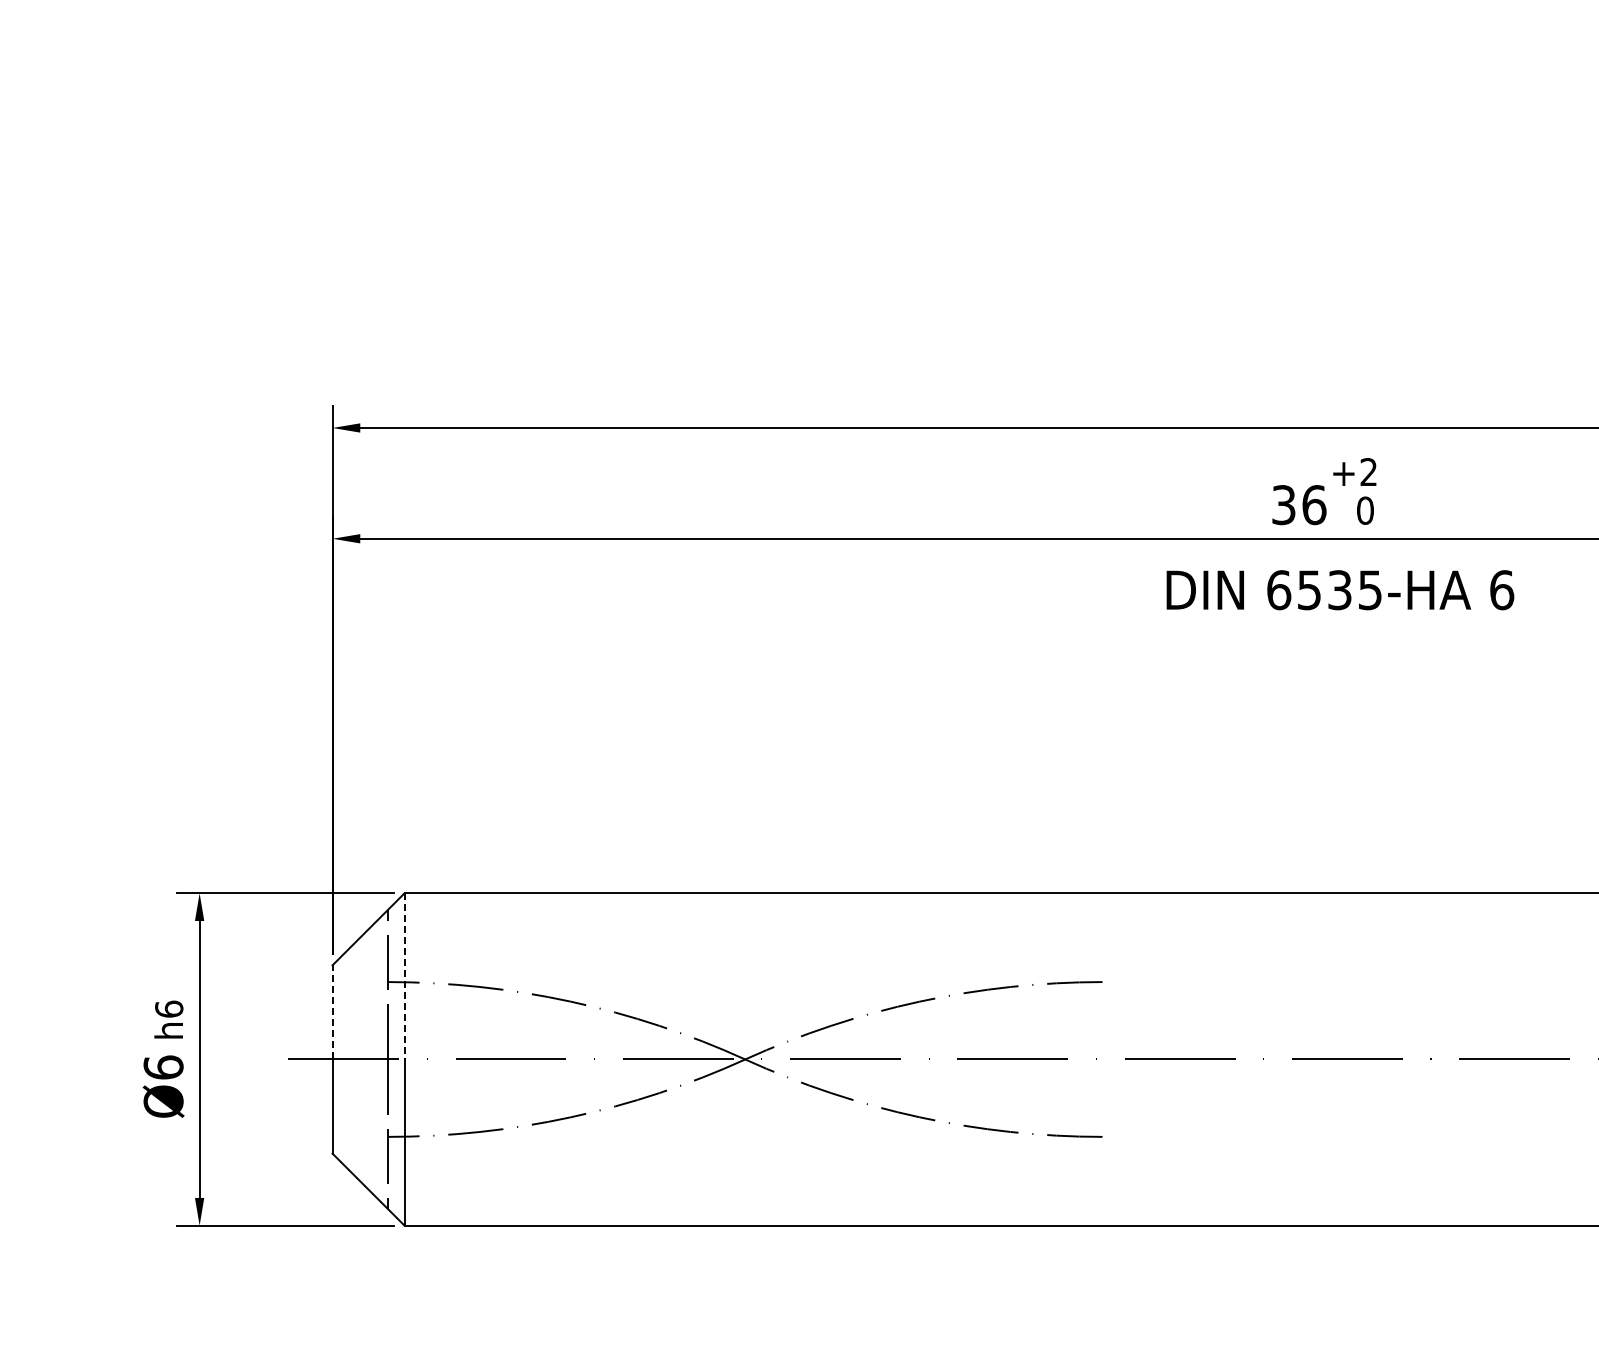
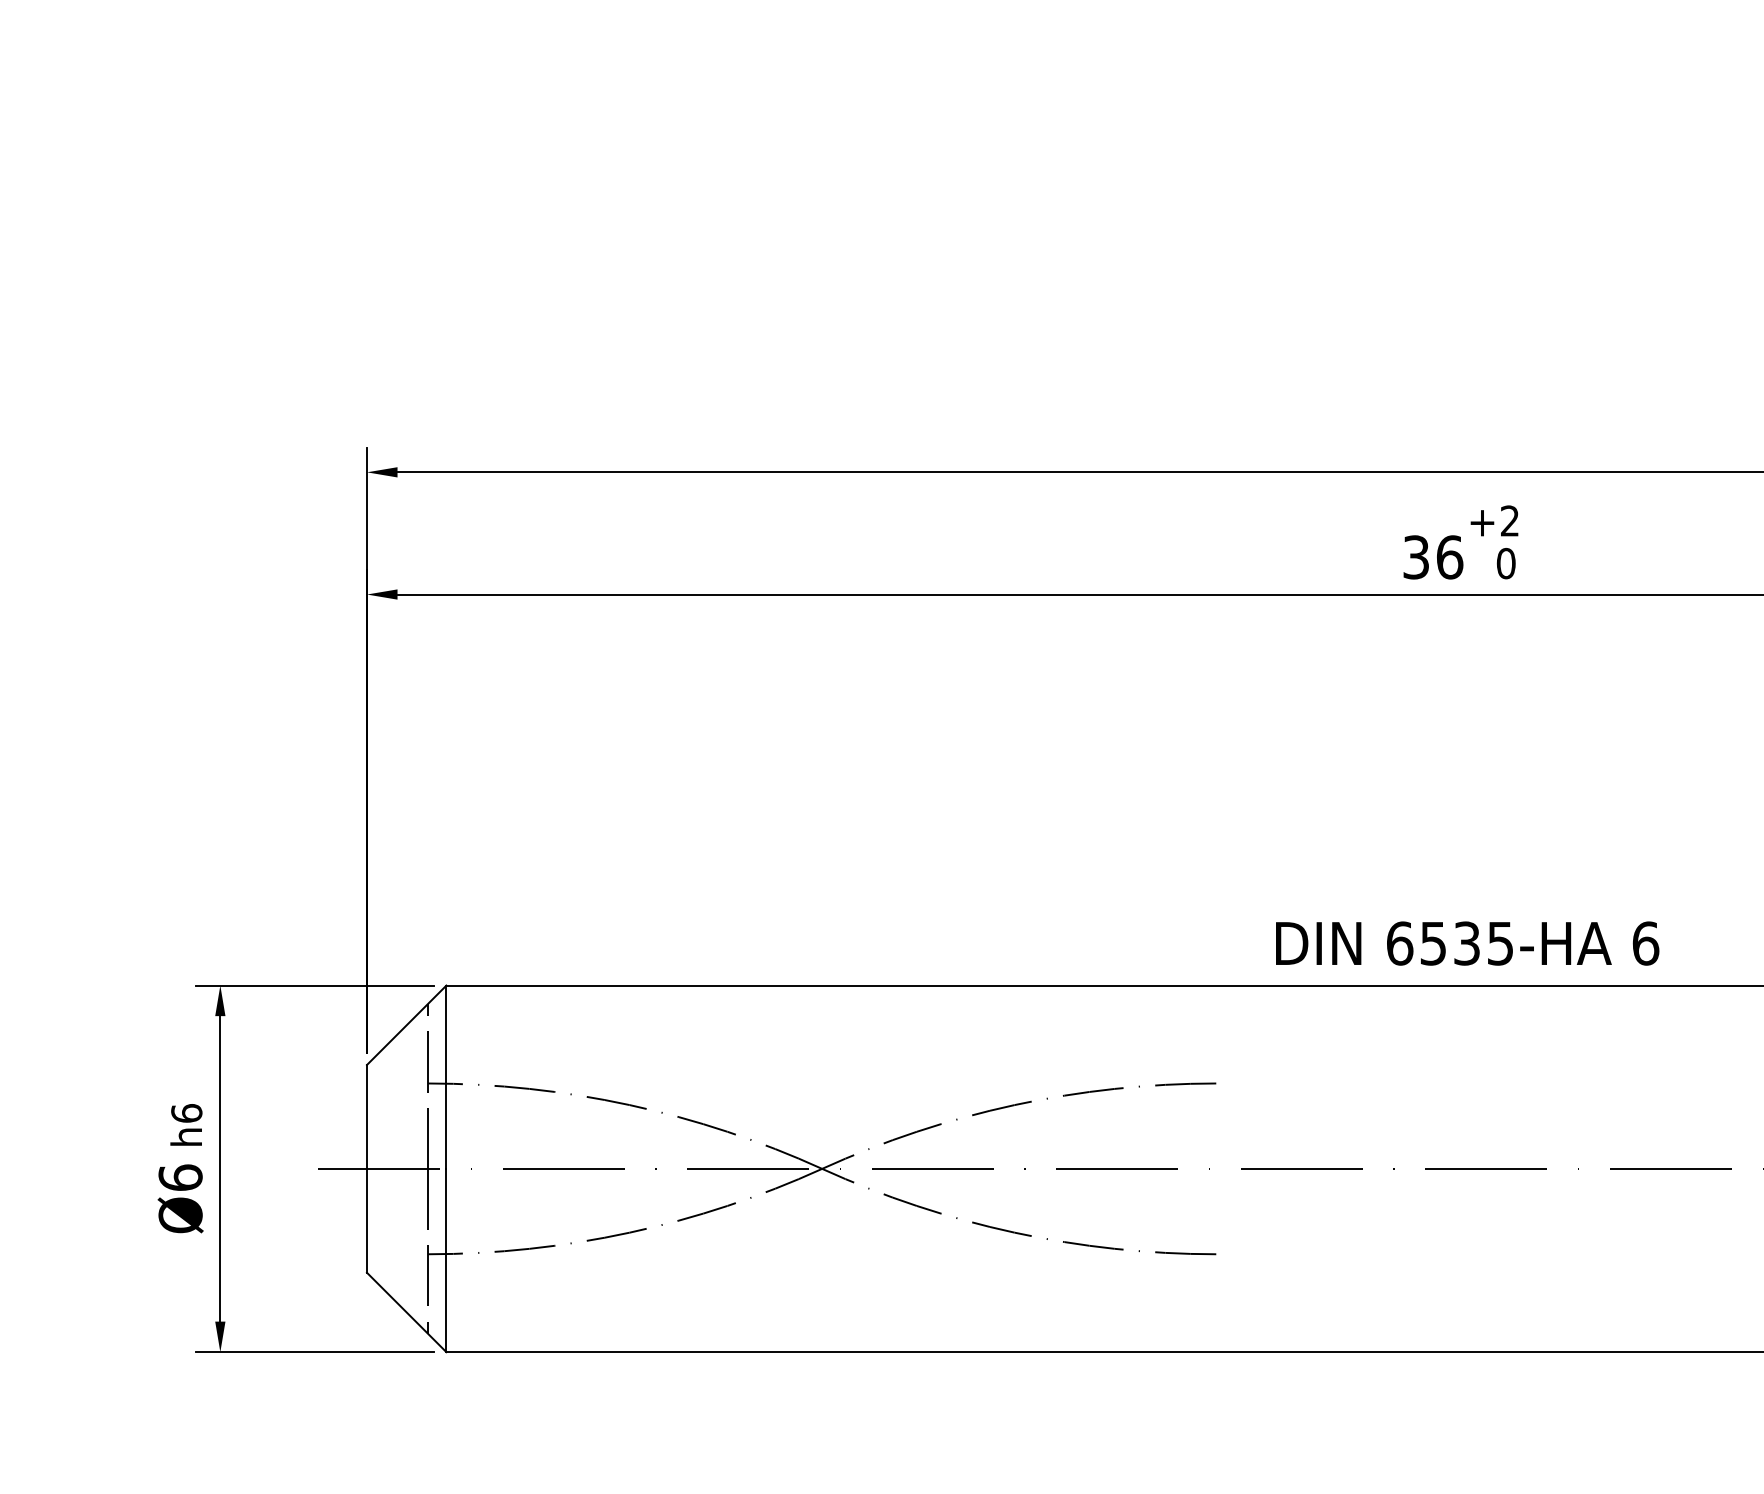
text: (1340, 590) -> (1467, 943), moved
line: (404, 976) -> (446, 1077), dashed -> solid
line: (332, 1011) -> (366, 1115), dashed -> solid

